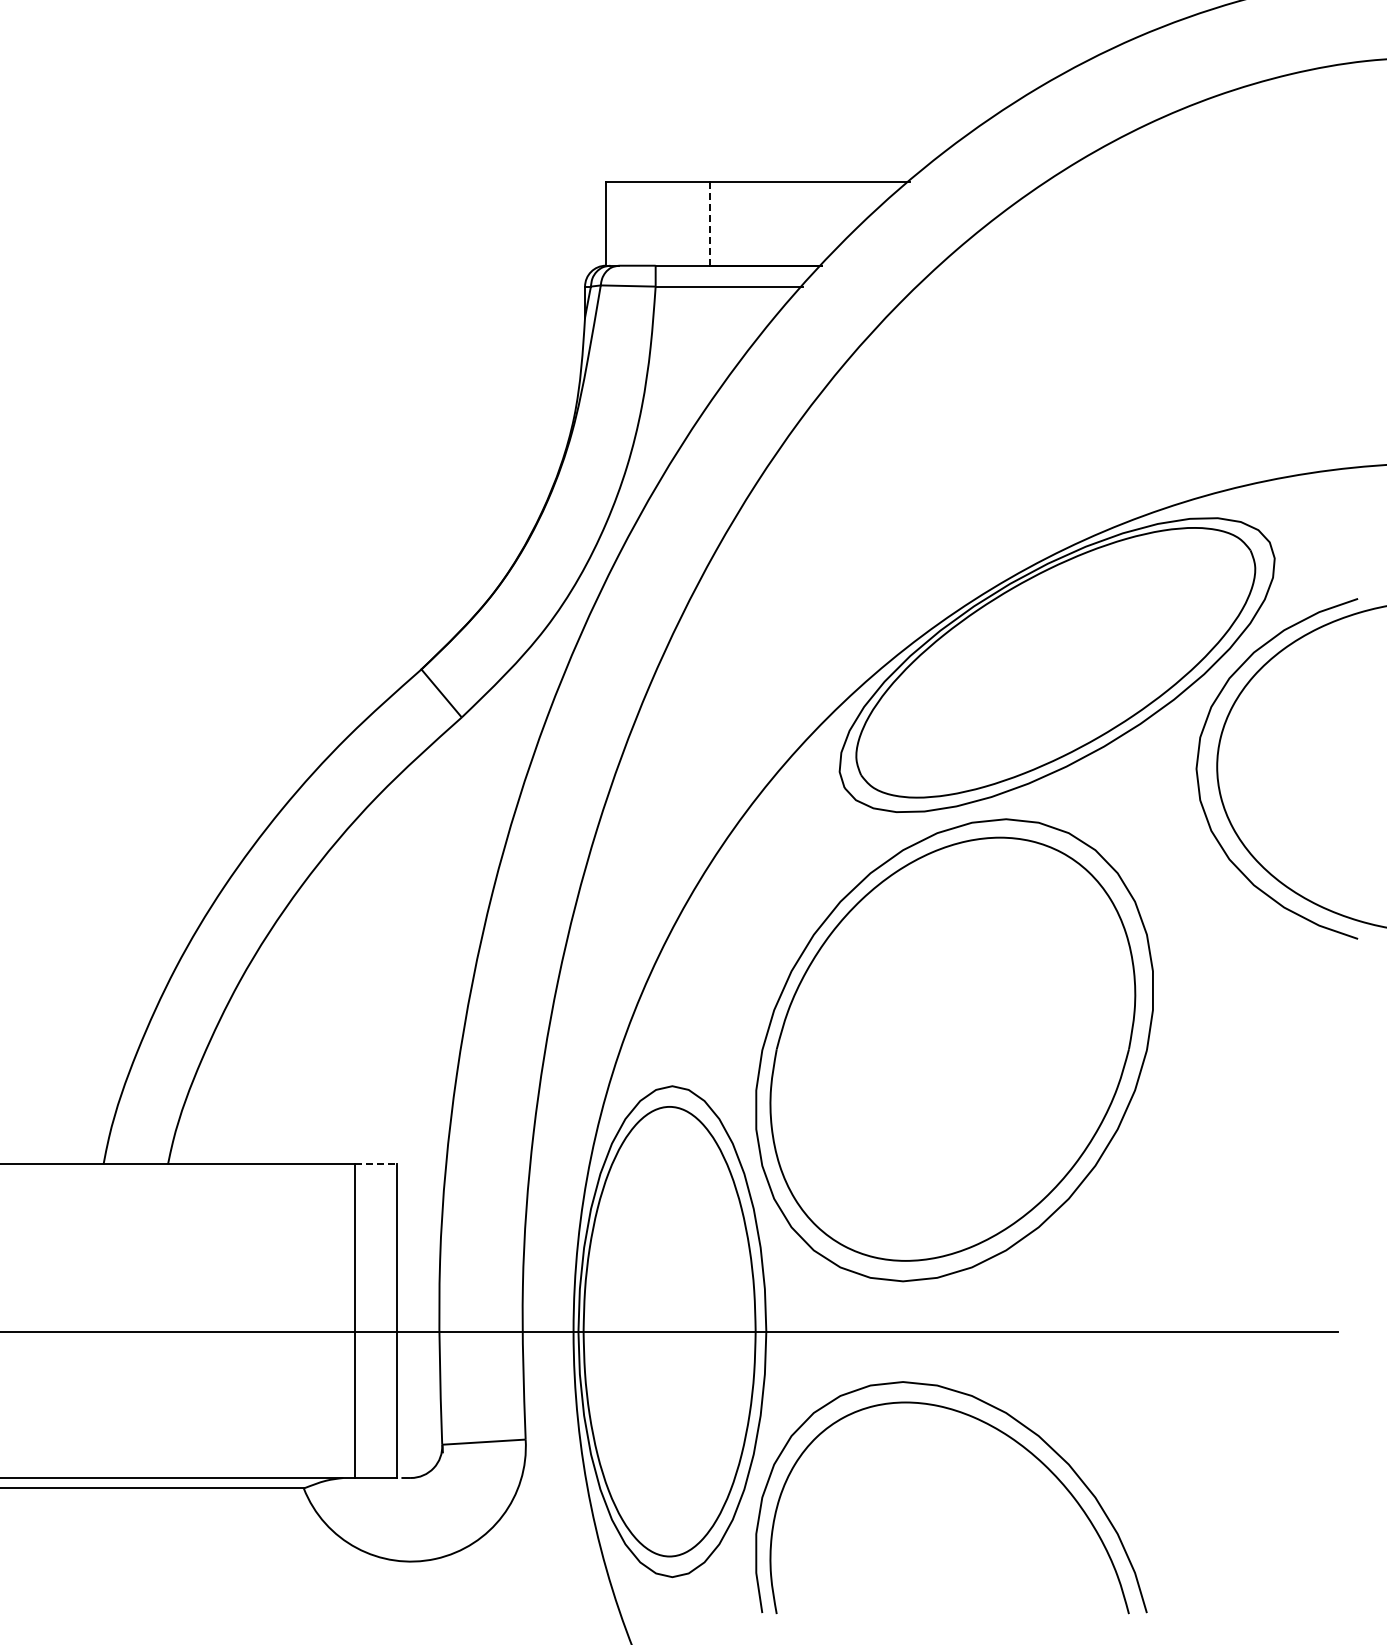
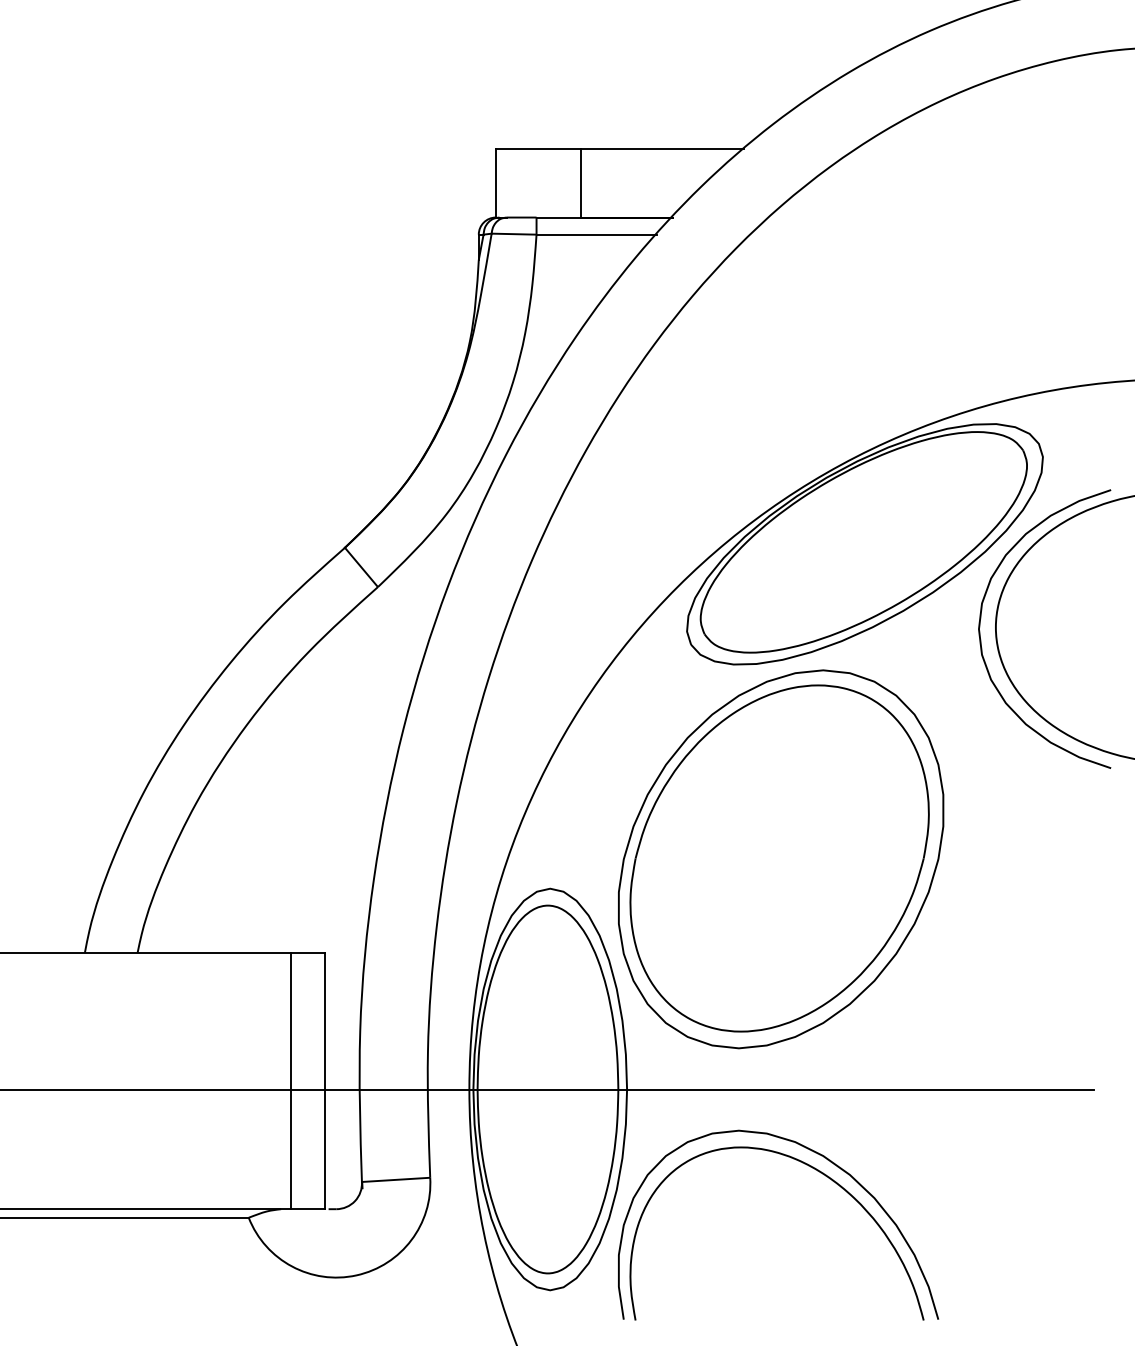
line: (710, 223) -> (581, 183), dashed -> solid
line: (376, 1164) -> (308, 952), dashed -> solid

